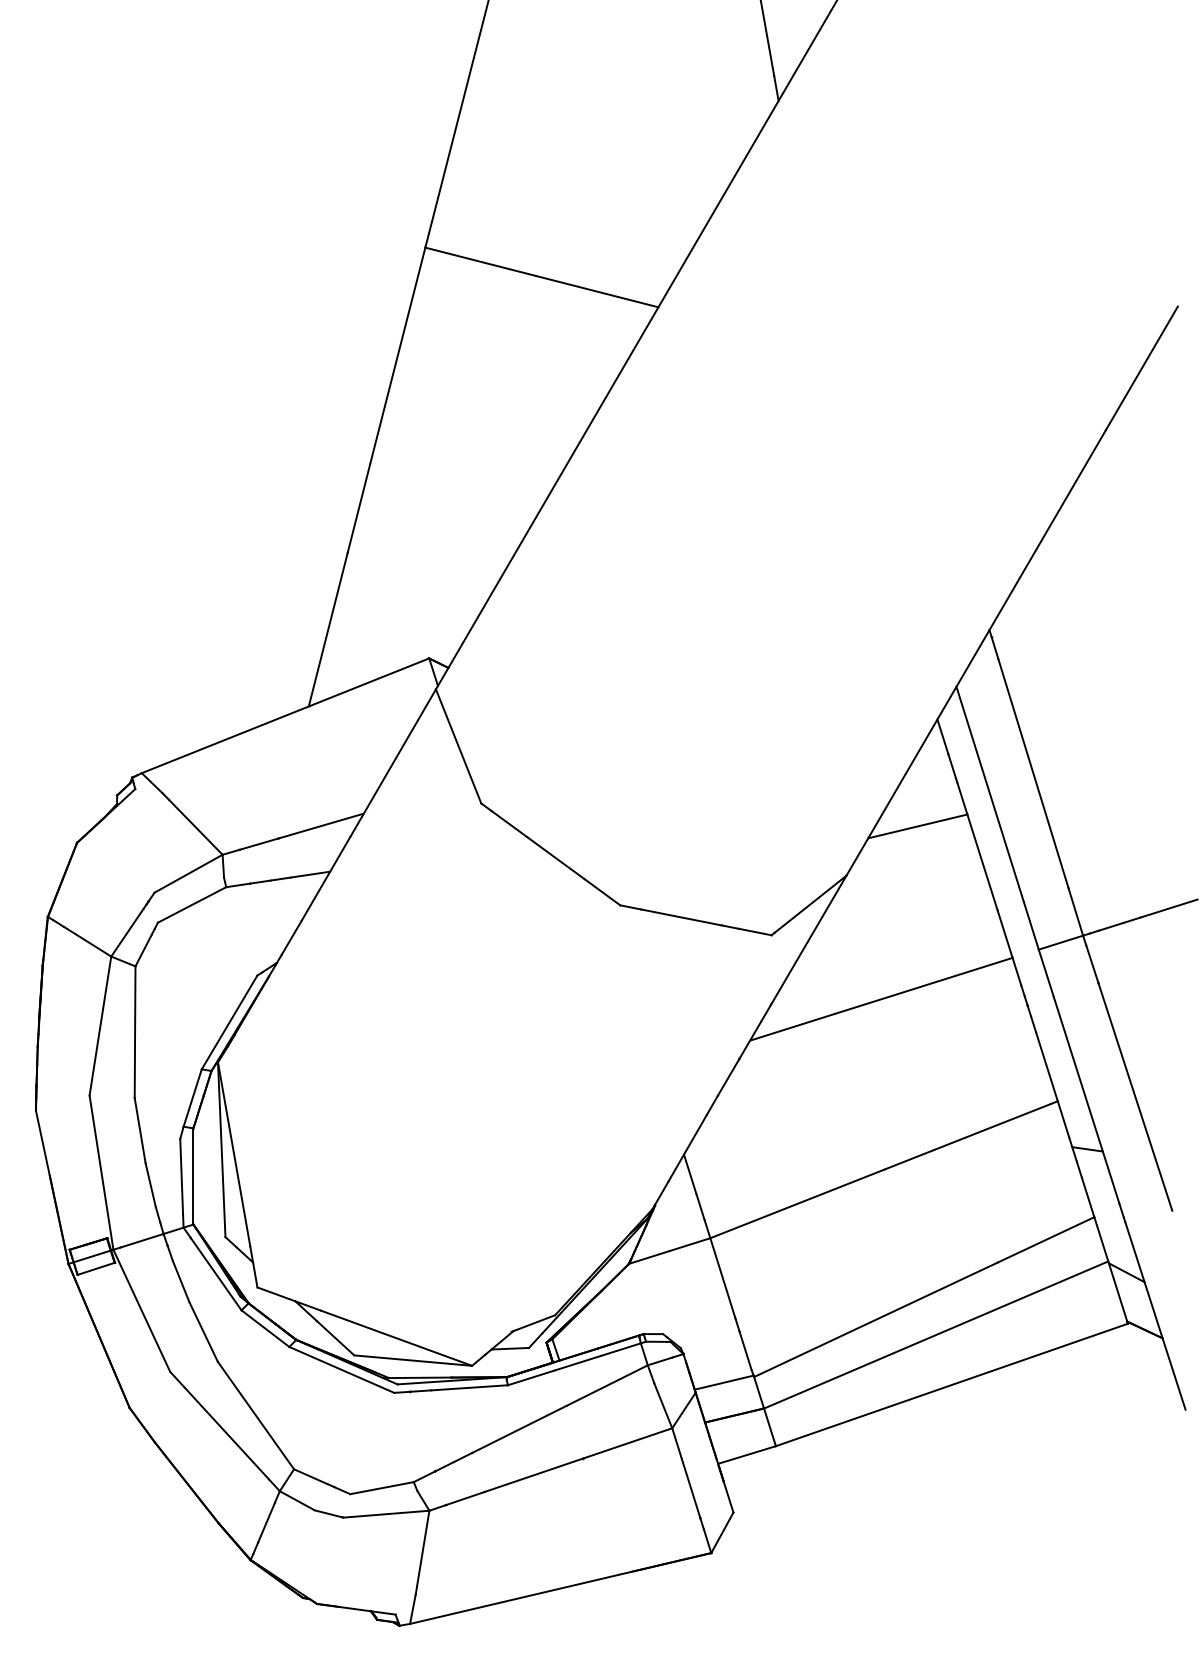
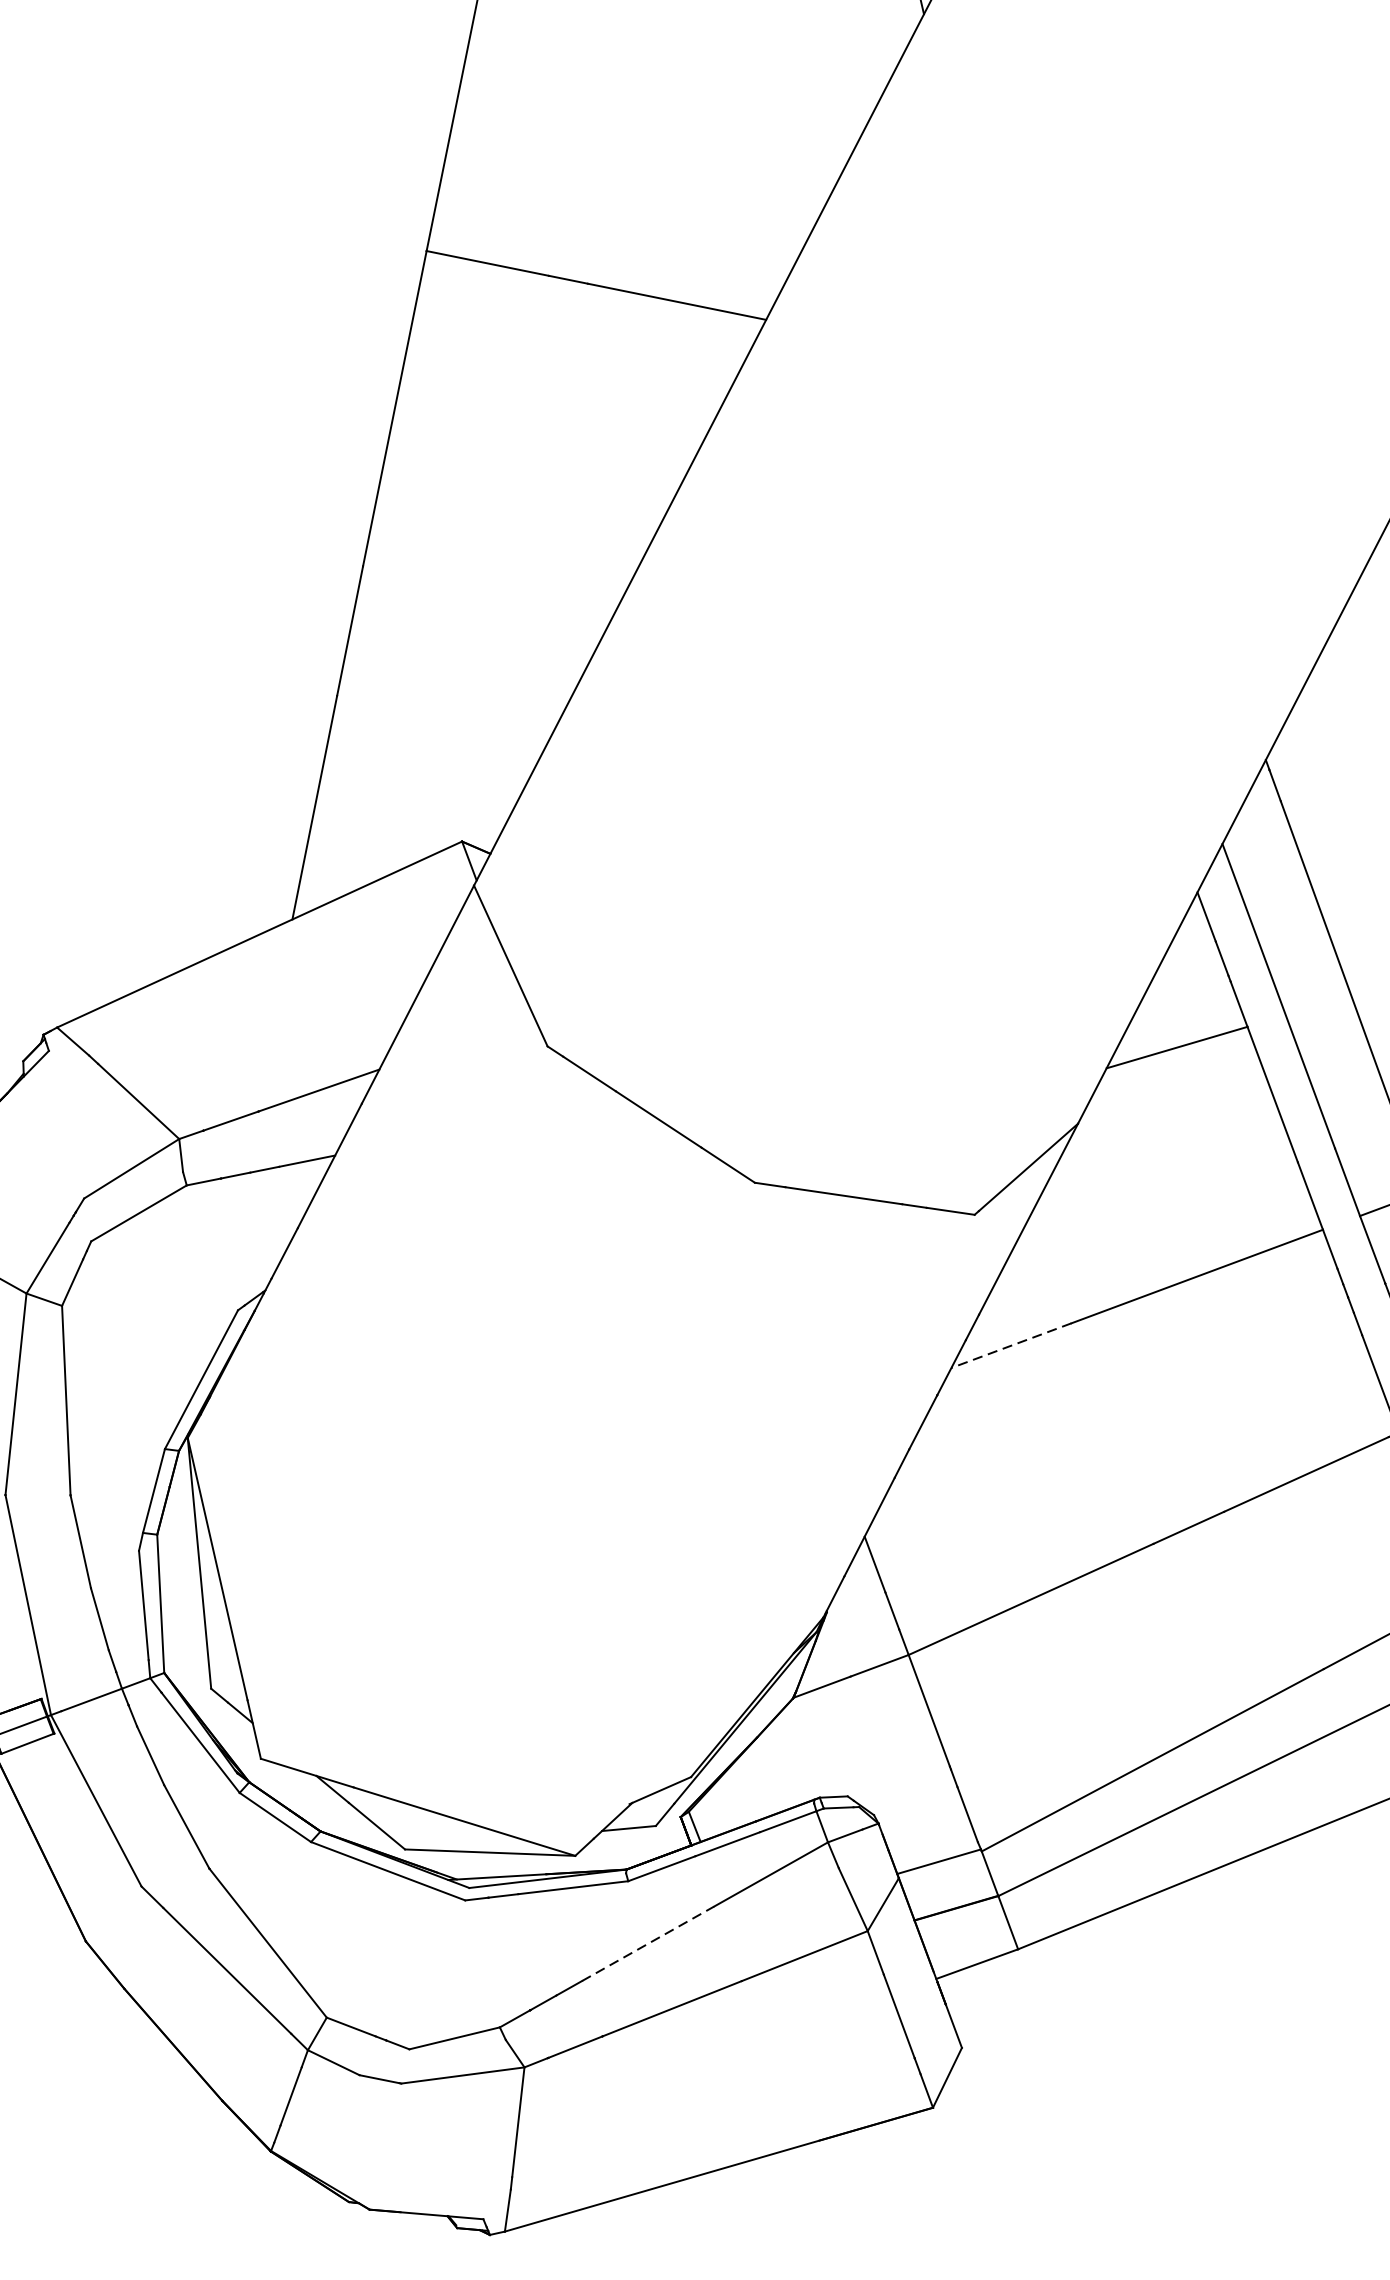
line: (792, 1027) -> (1011, 1345), solid -> dashed
line: (519, 1429) -> (648, 1943), solid -> dashed

